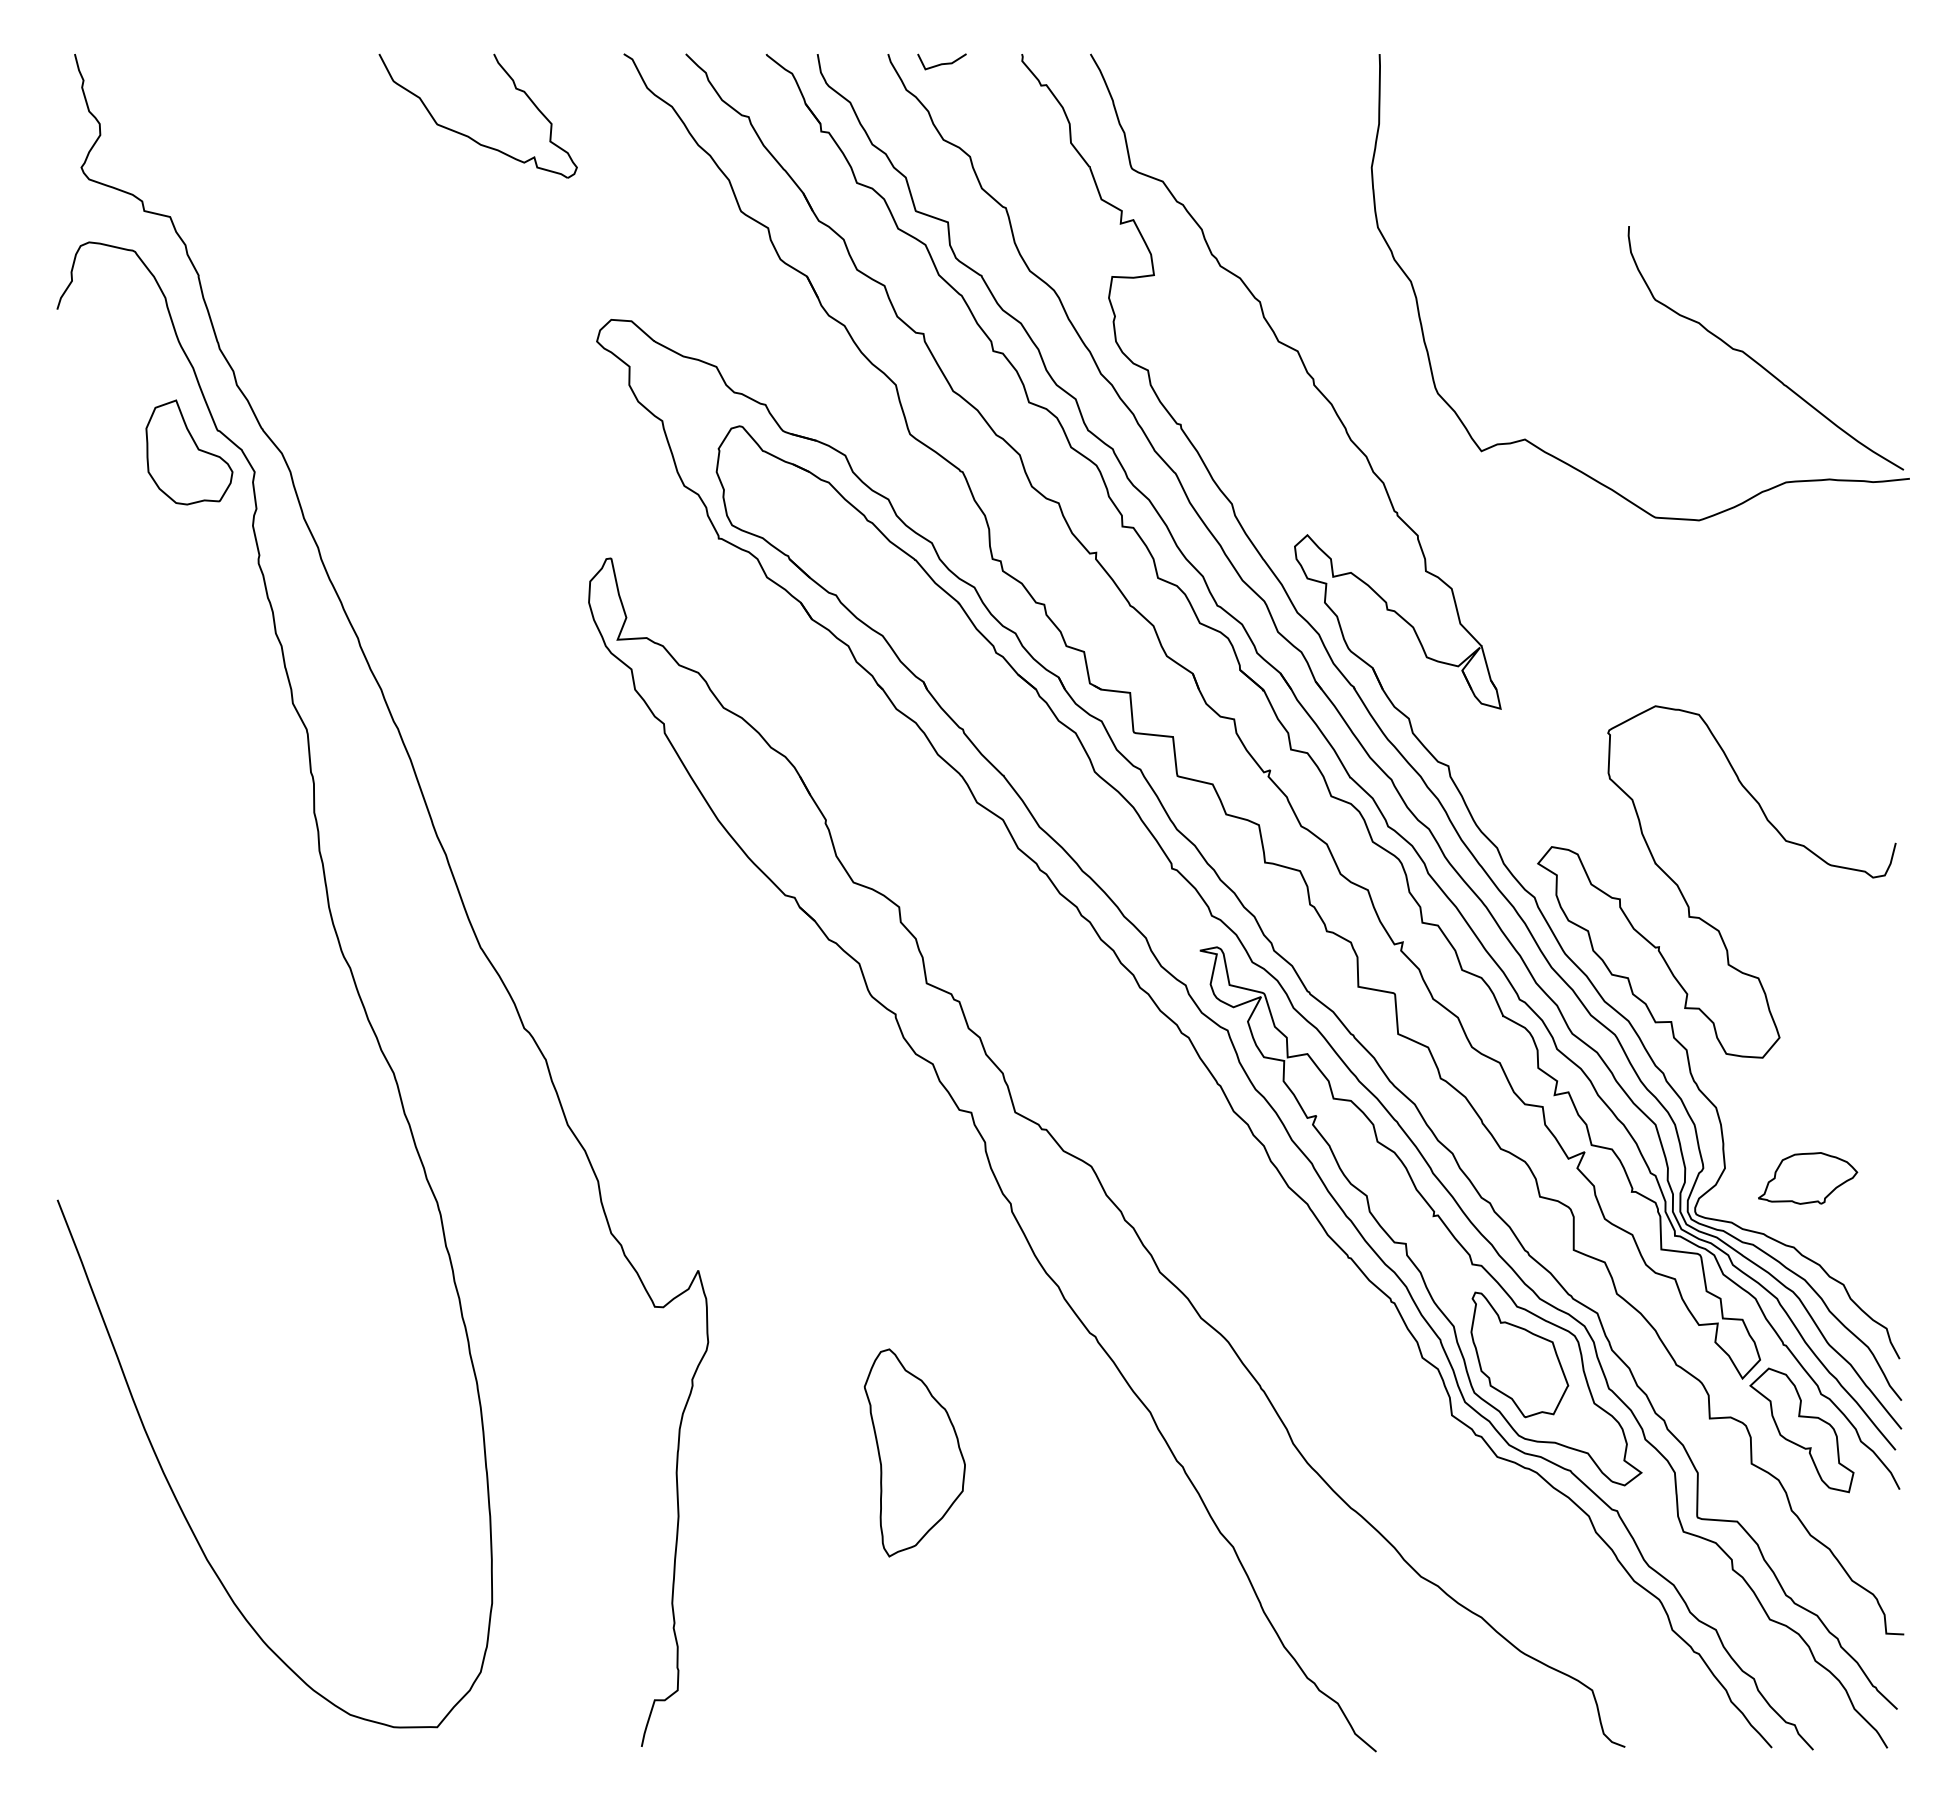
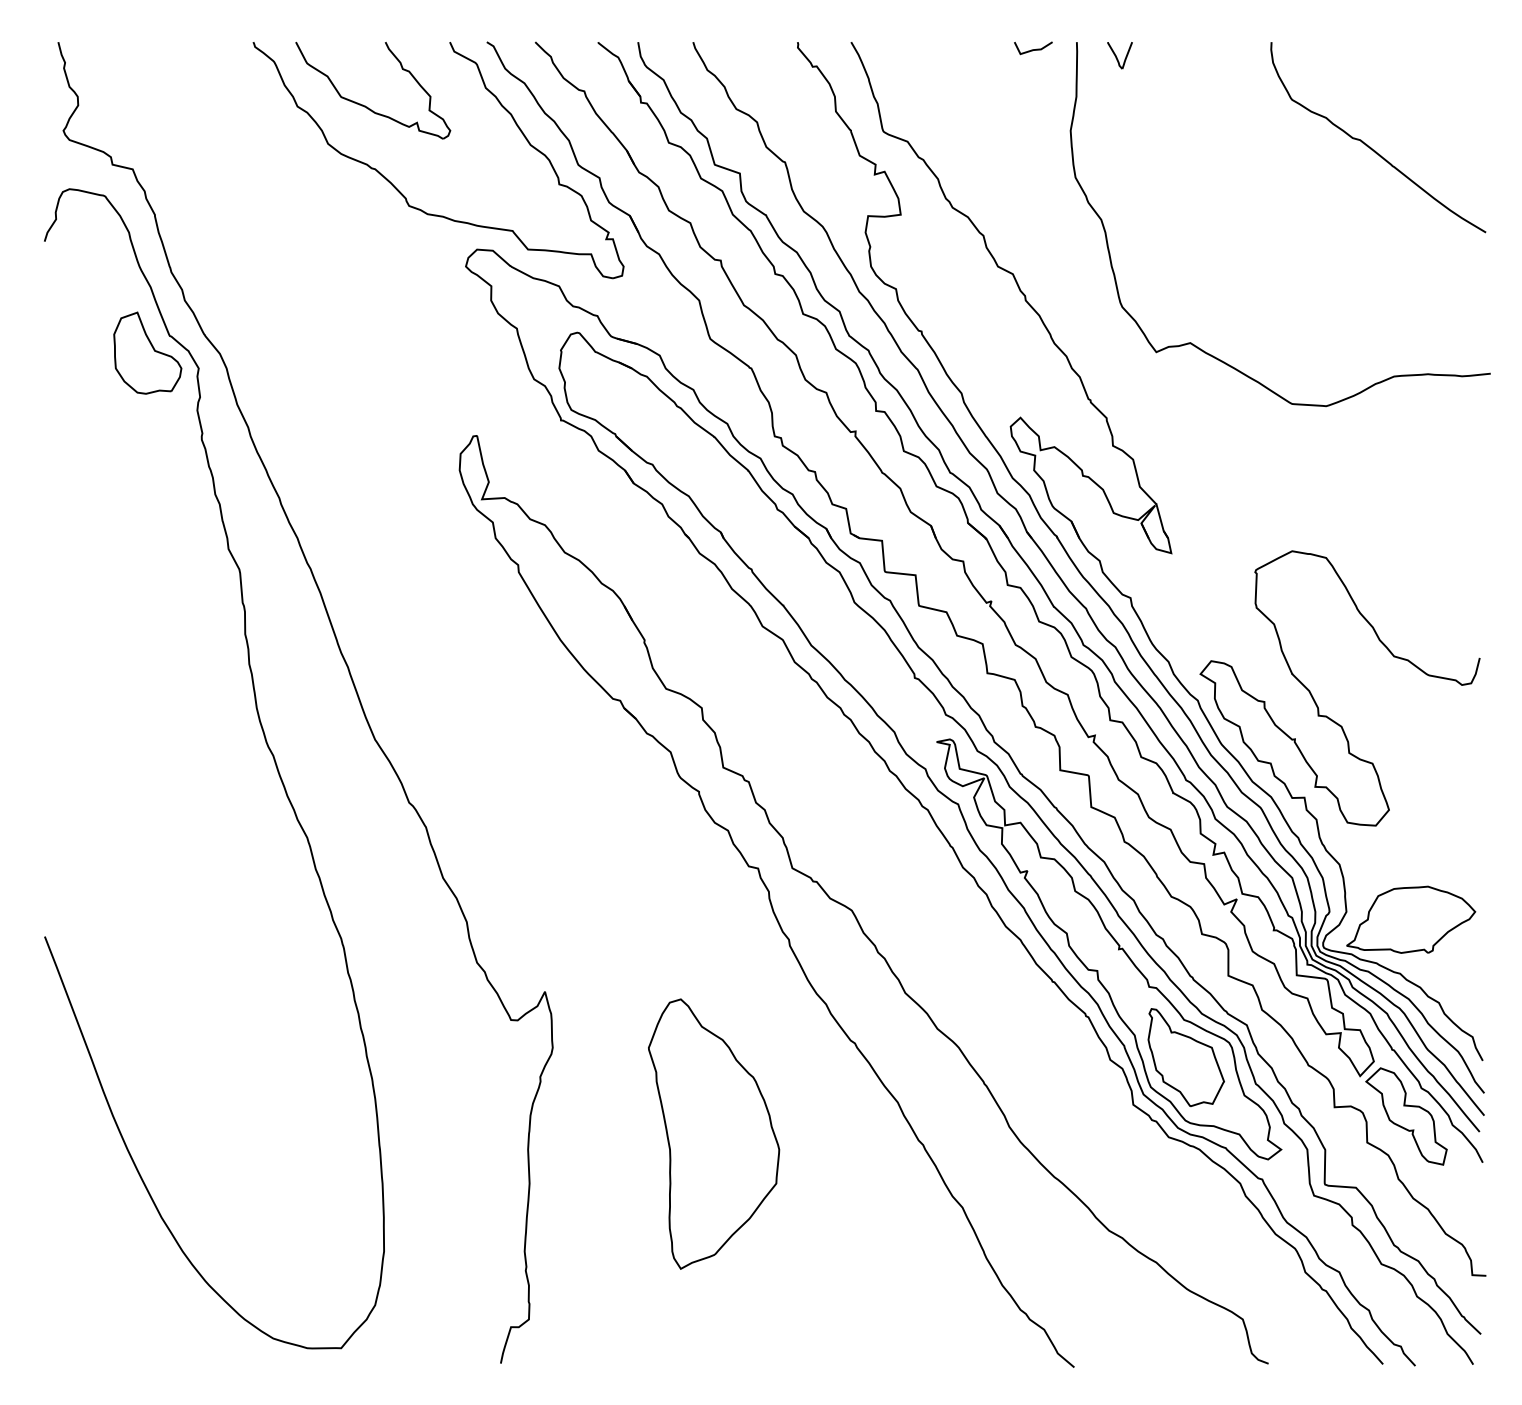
line: (941, 63) -> (1033, 49), moved
part: (1434, 71) -> (1119, 55), added
part: (516, 249) -> (403, 194), added
curve: (1757, 361) -> (1371, 147), moved
part: (1807, 1178) -> (1410, 919), size x1.67
part: (914, 1452) -> (713, 1133), size x1.67

